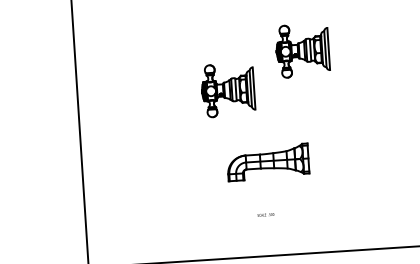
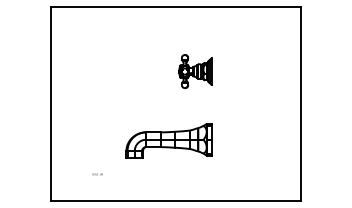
part: (227, 90) -> (146, 93), removed
part: (266, 161) -> (168, 140), size x1.67
text: (265, 215) -> (97, 174), moved

